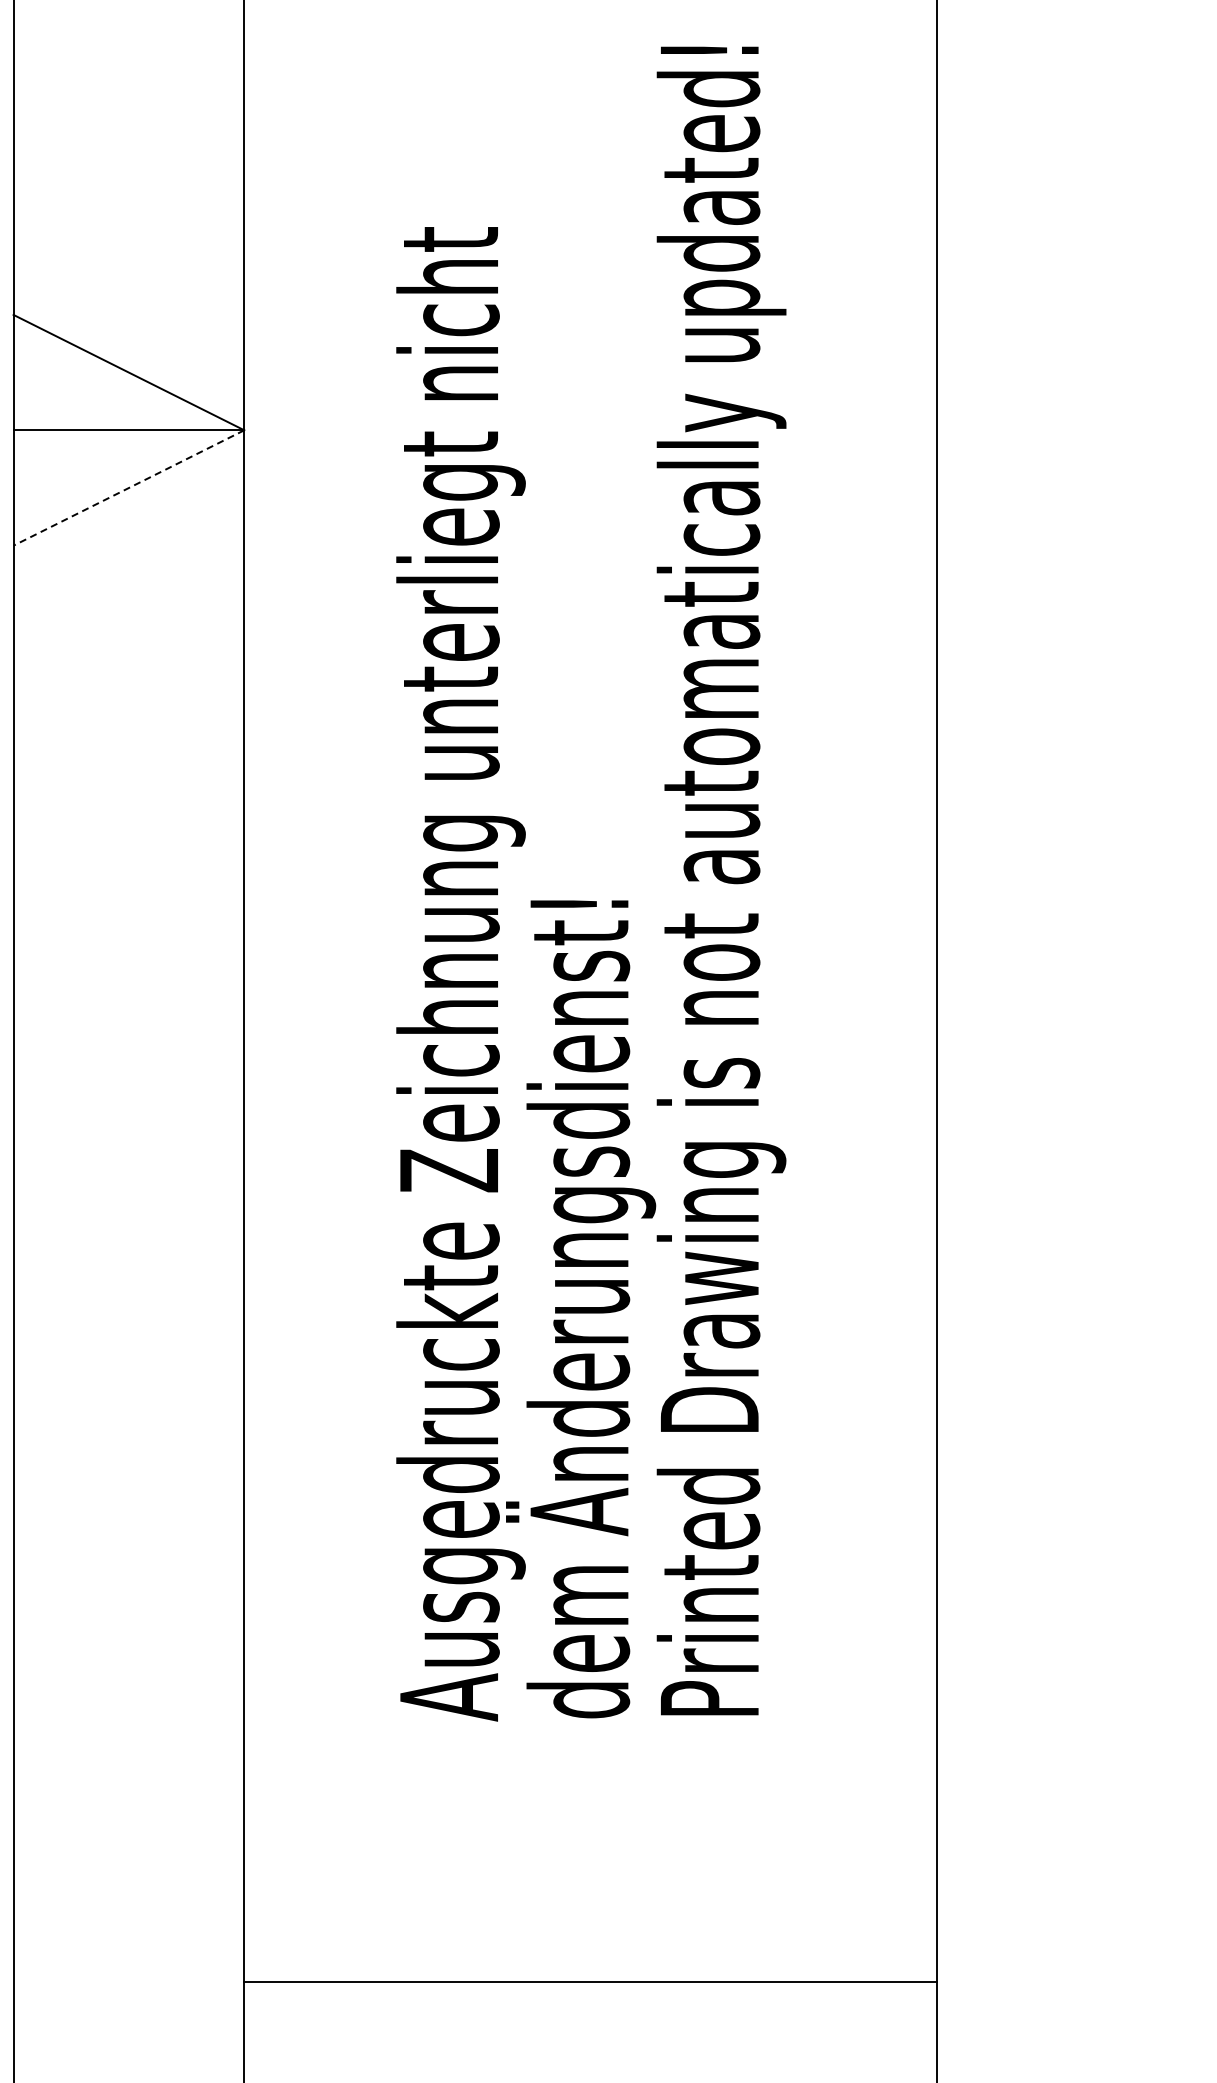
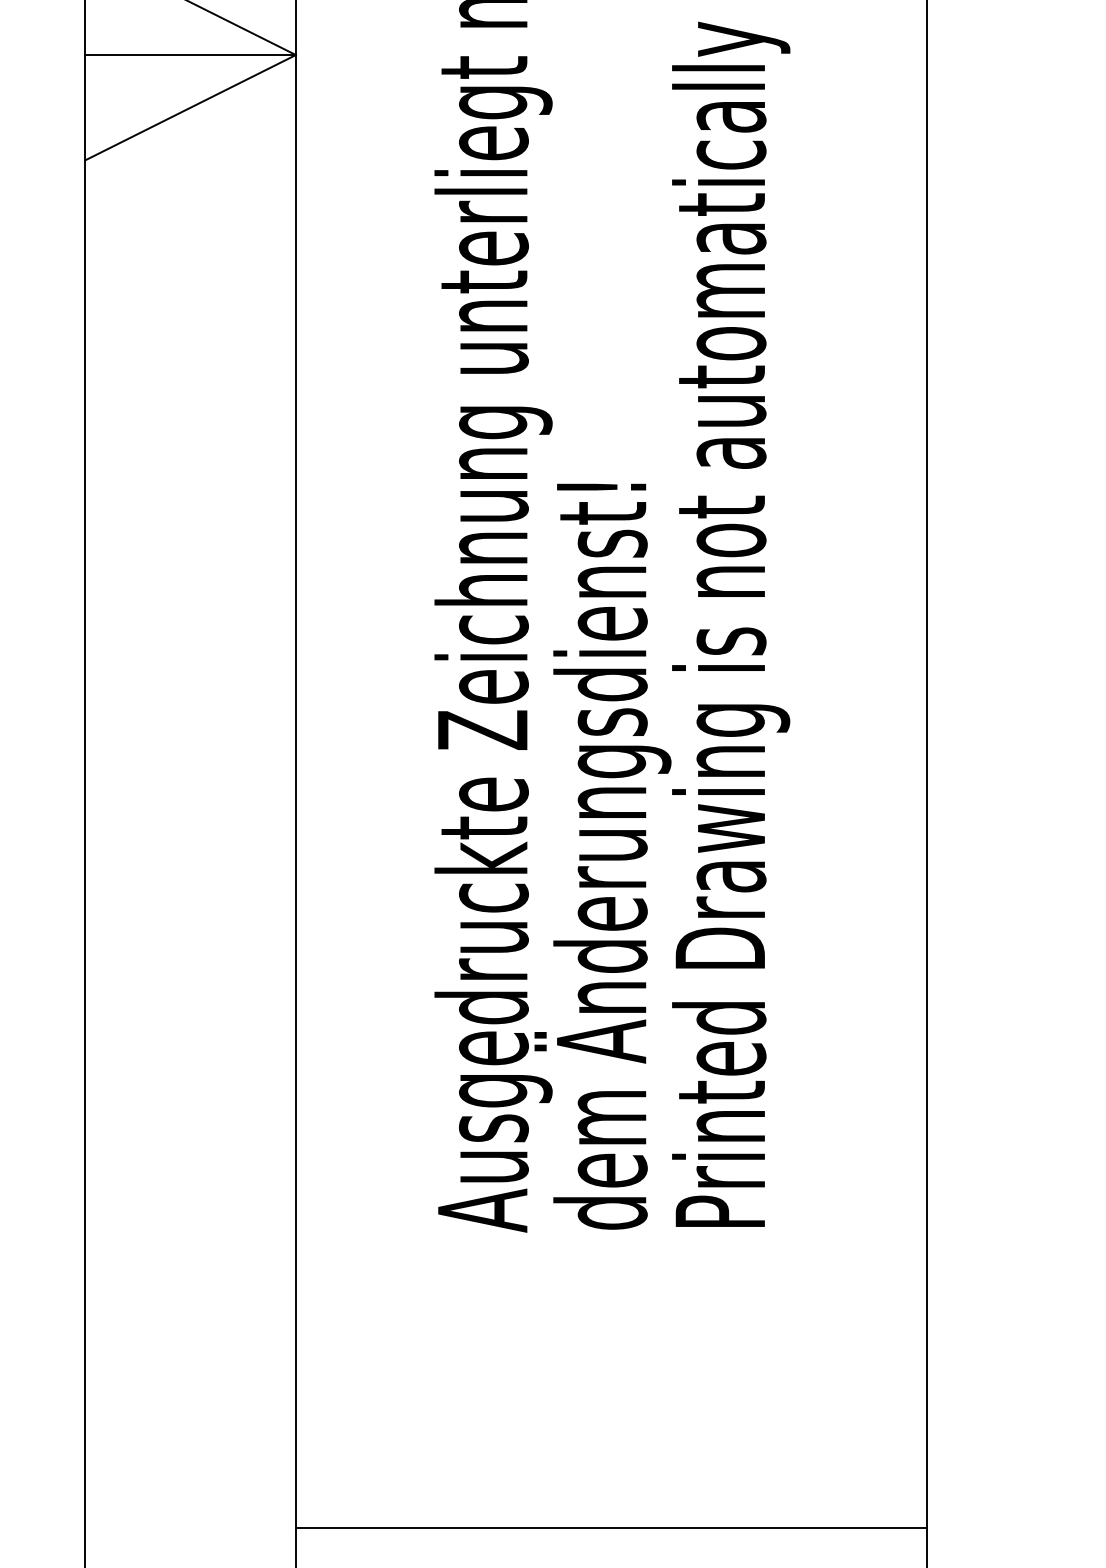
line: (128, 487) -> (190, 107), dashed -> solid
line: (590, 1982) -> (611, 1528), moved

